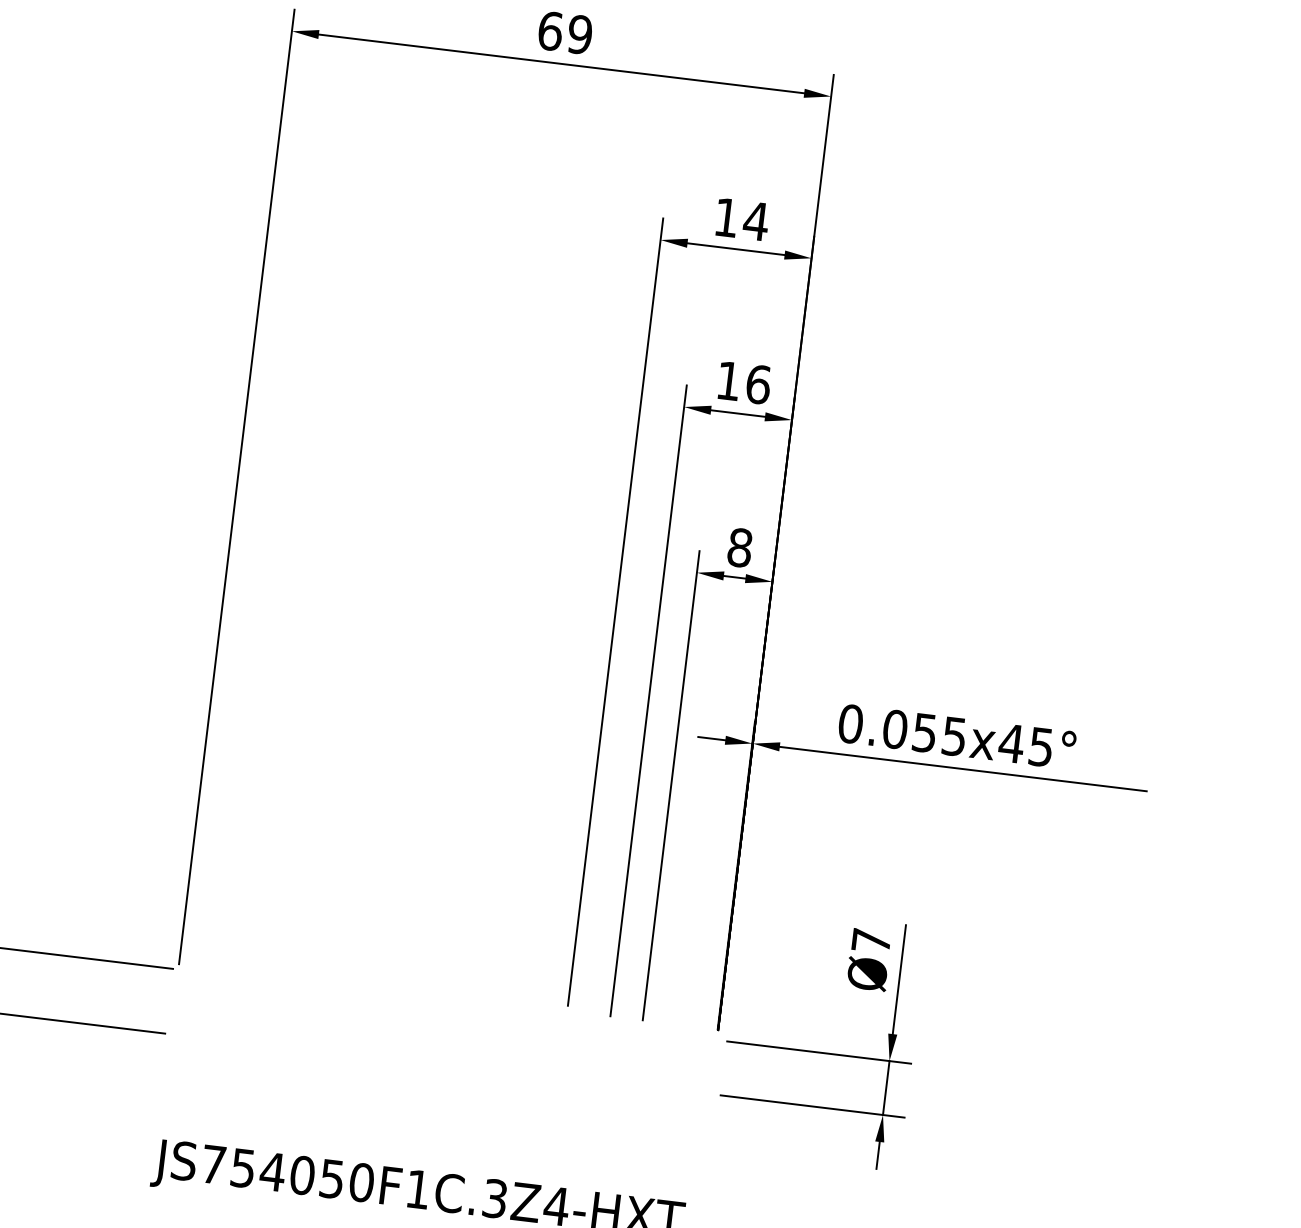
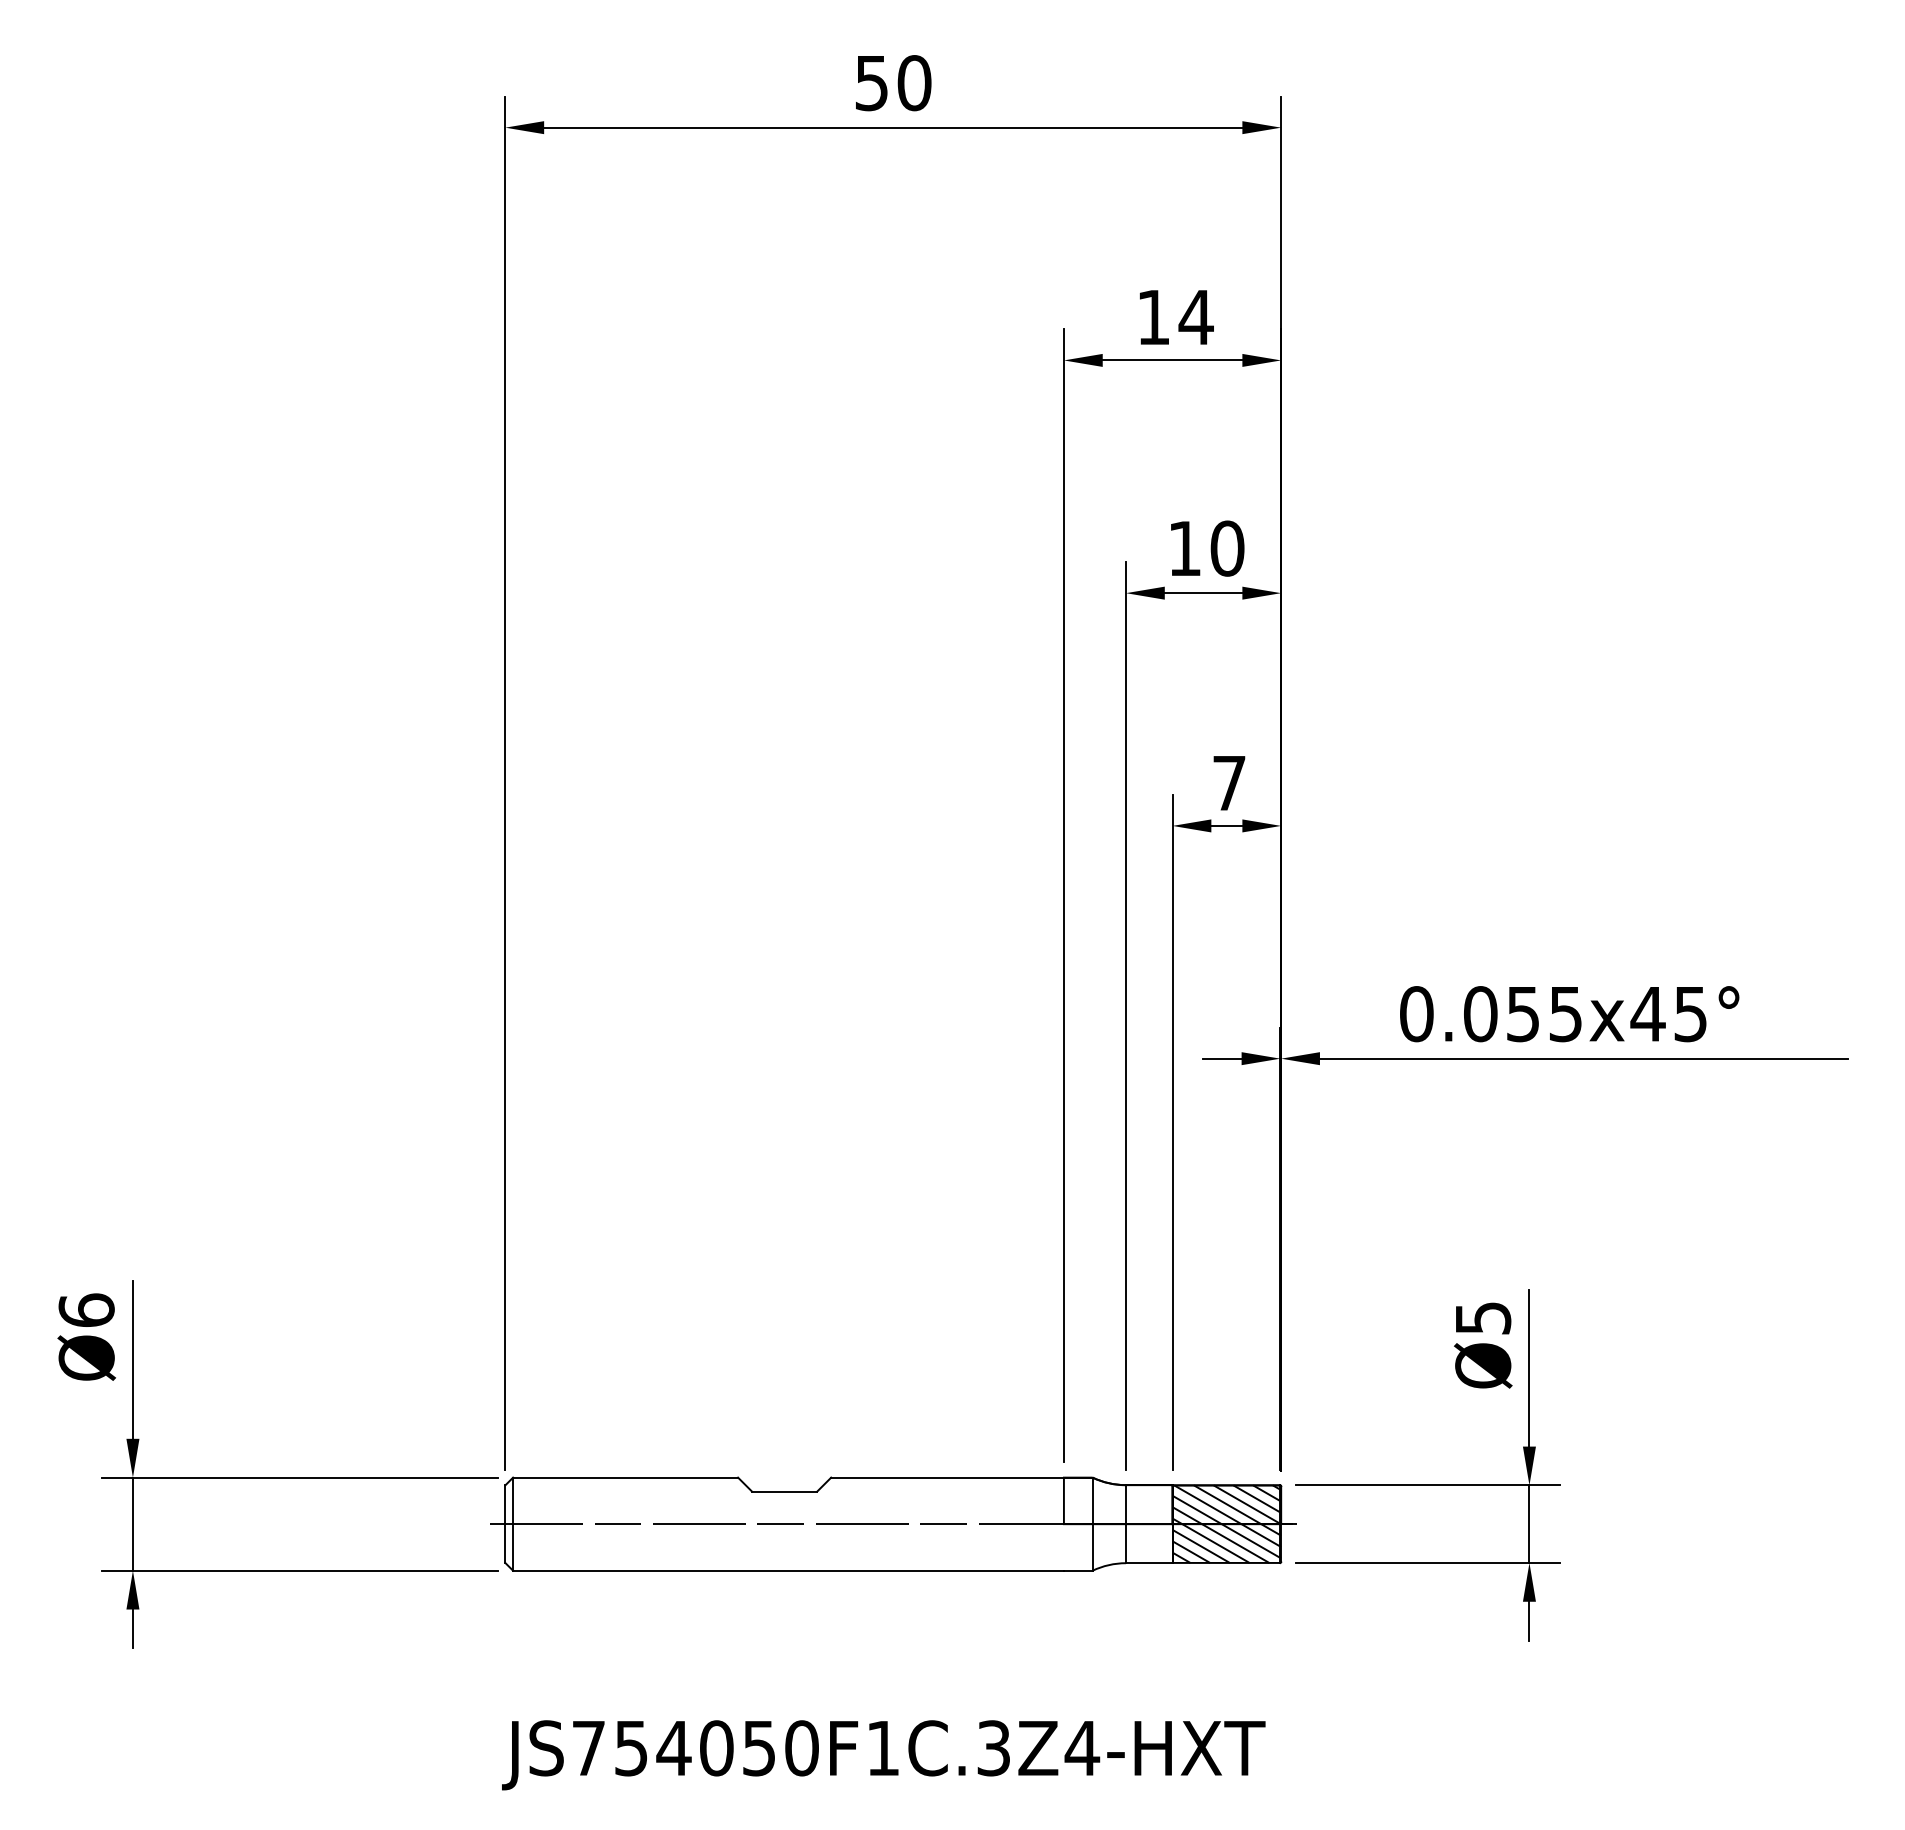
text: (565, 33) -> (893, 83), 69 -> 50
text: (758, 384) -> (1227, 548), 16 -> 10
text: (740, 548) -> (1229, 783), 8 -> 7
text: (871, 941) -> (1483, 1318), Ø7 -> Ø5
part: (444, 1034) -> (893, 1523), added

